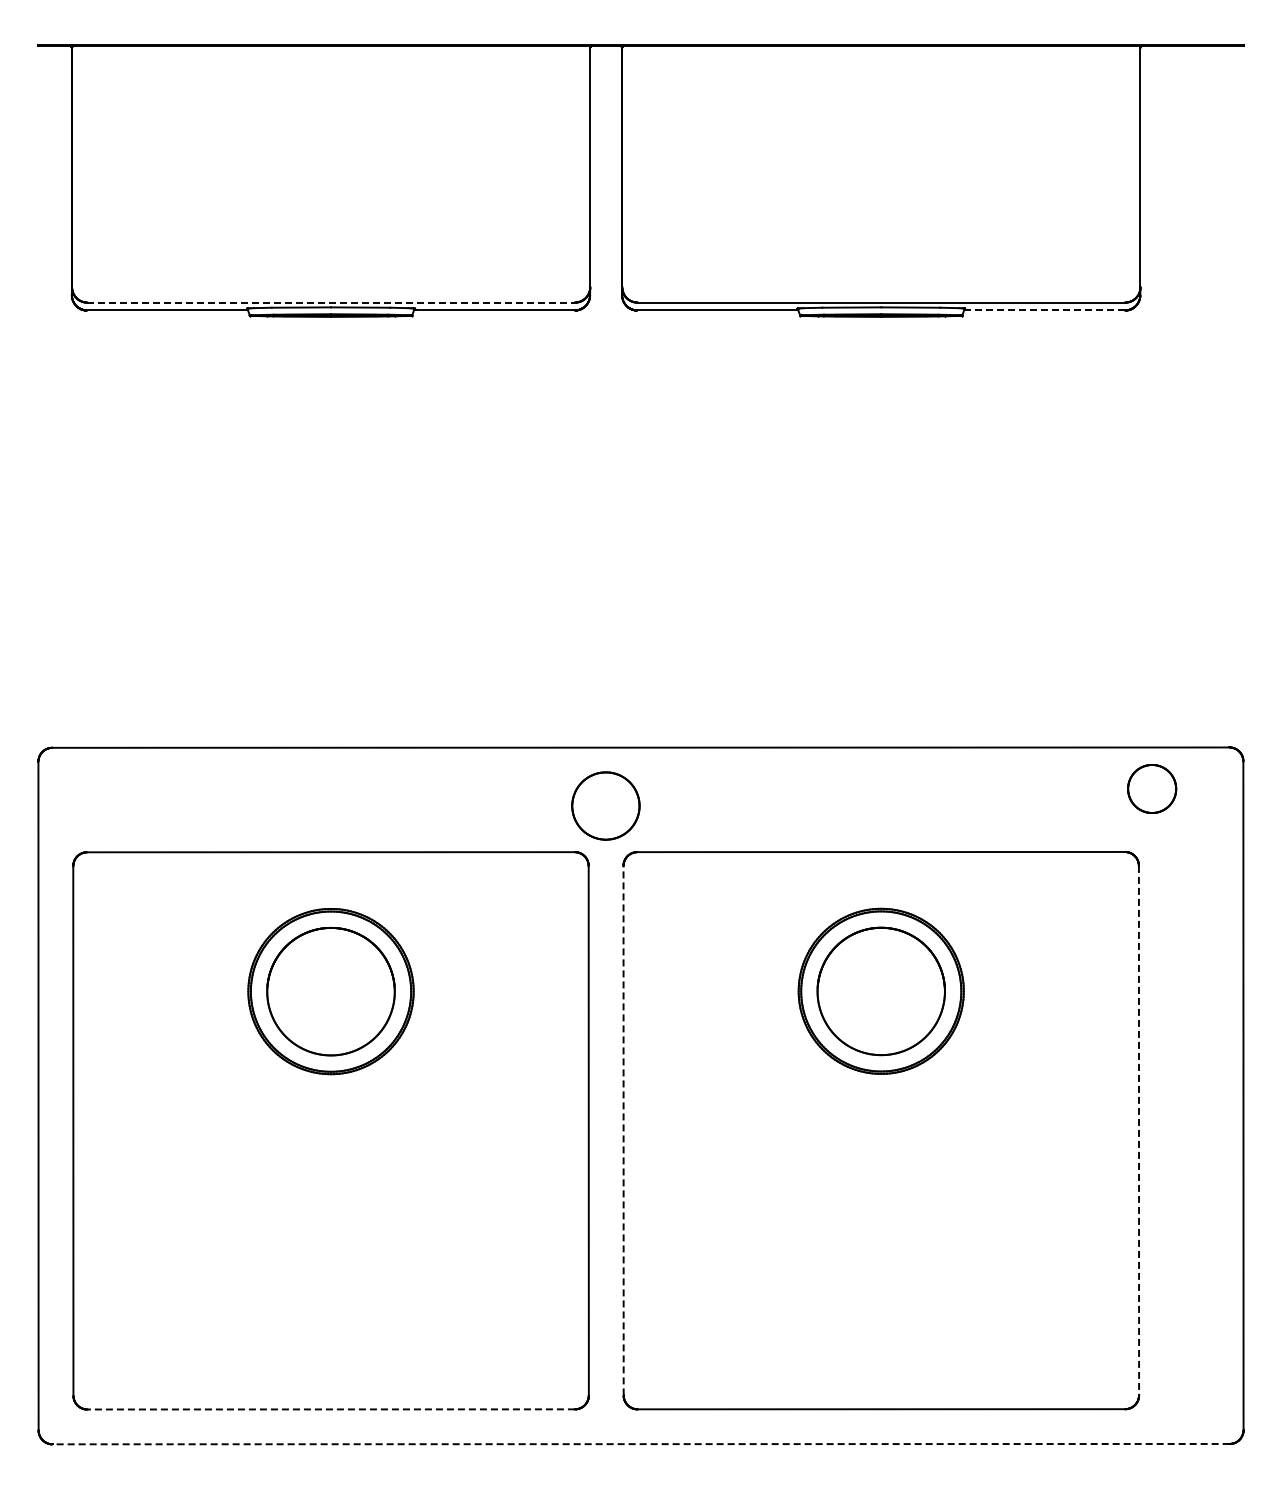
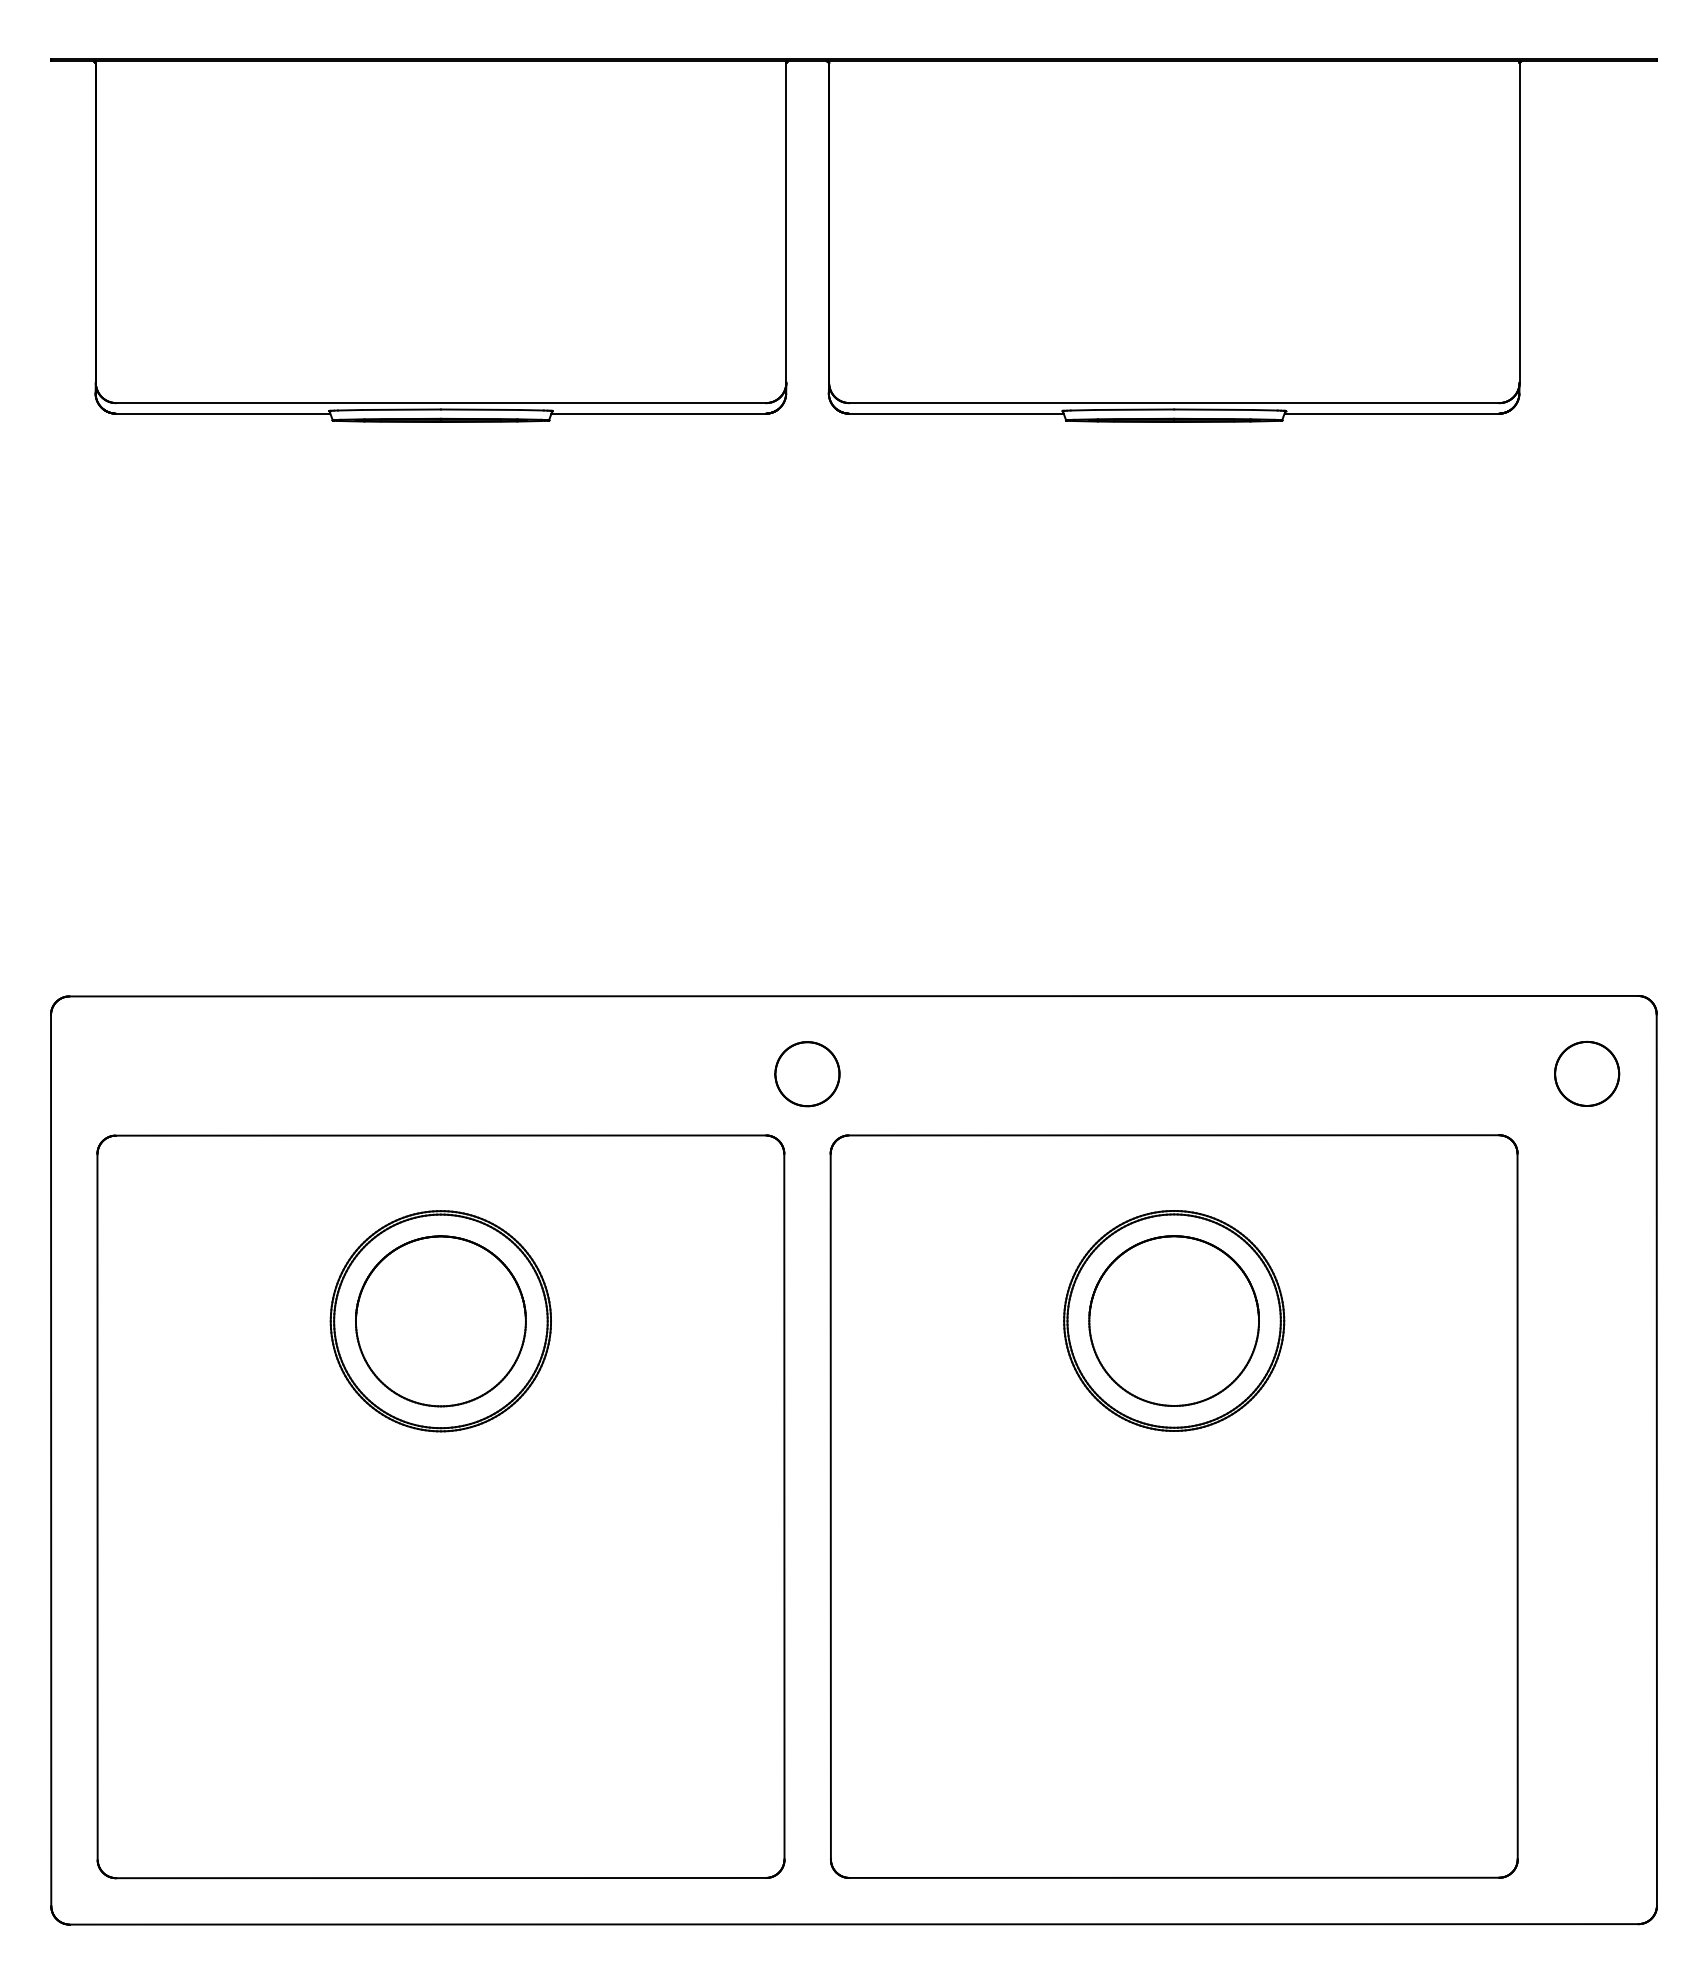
line: (331, 302) -> (441, 402), dashed -> solid
line: (1044, 310) -> (1391, 413), dashed -> solid
part: (1152, 788) -> (1587, 1073), moved
part: (606, 806) -> (808, 1074), size x0.71
line: (623, 1130) -> (830, 1506), dashed -> solid
line: (1139, 1130) -> (1518, 1506), dashed -> solid
line: (331, 1409) -> (441, 1878), dashed -> solid
line: (641, 1444) -> (854, 1924), dashed -> solid

